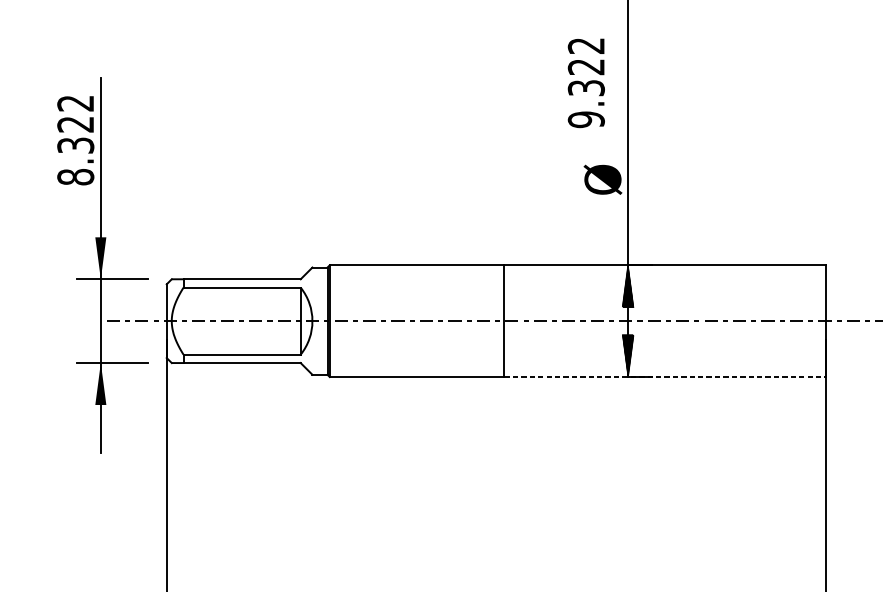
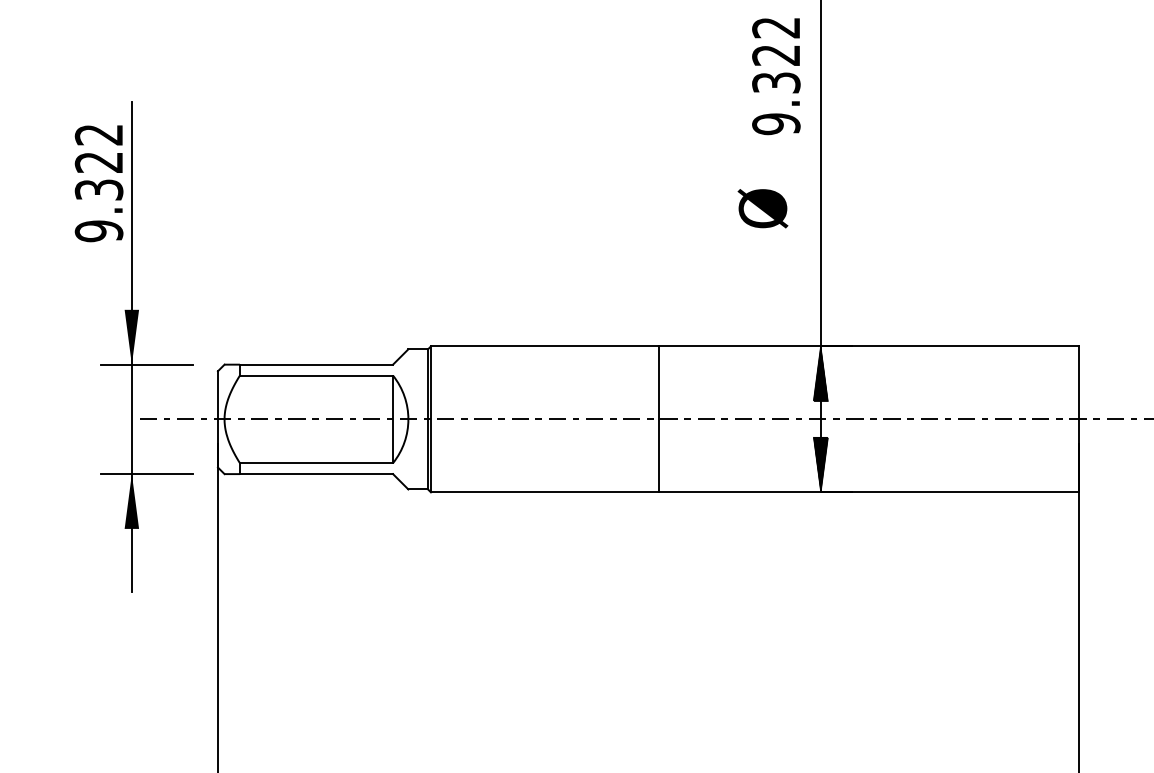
text: (586, 83) -> (776, 76), moved
text: (76, 177) -> (99, 231), 8.322 -> 9.322
text: (602, 179) -> (762, 208), moved
line: (665, 377) -> (869, 492), dashed -> solid

